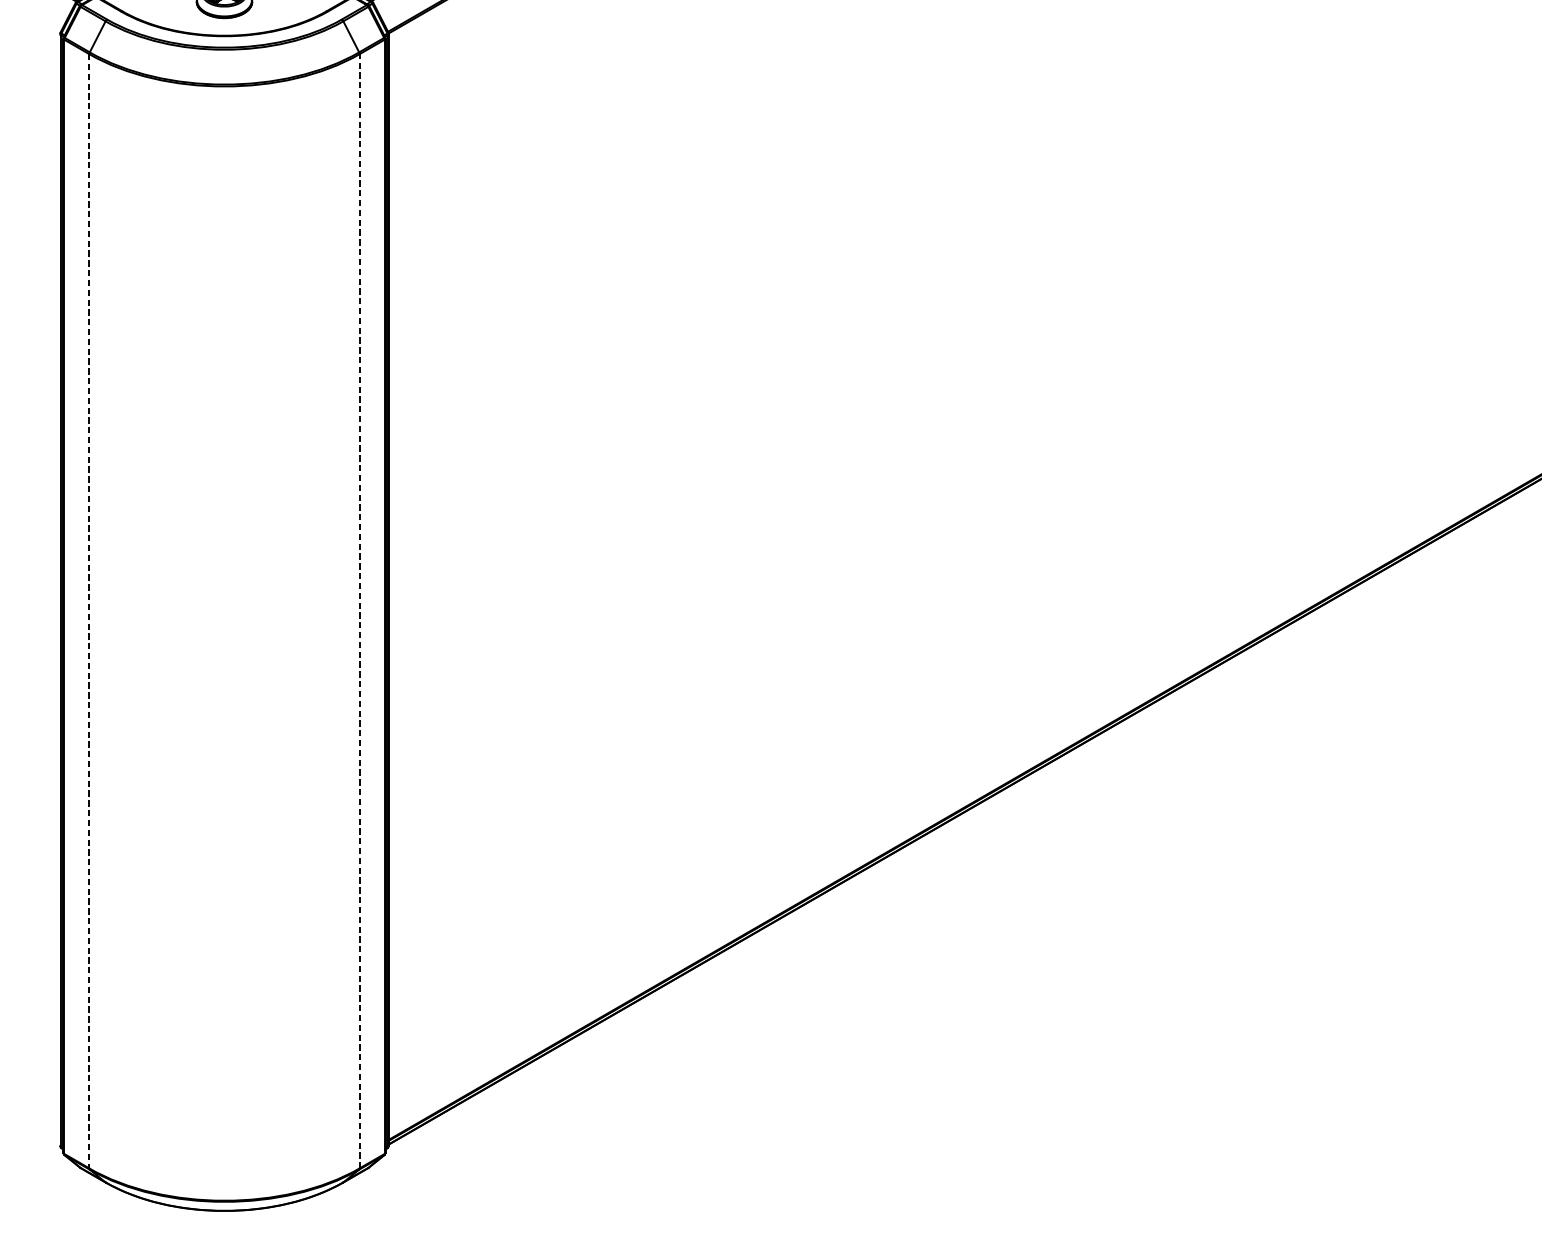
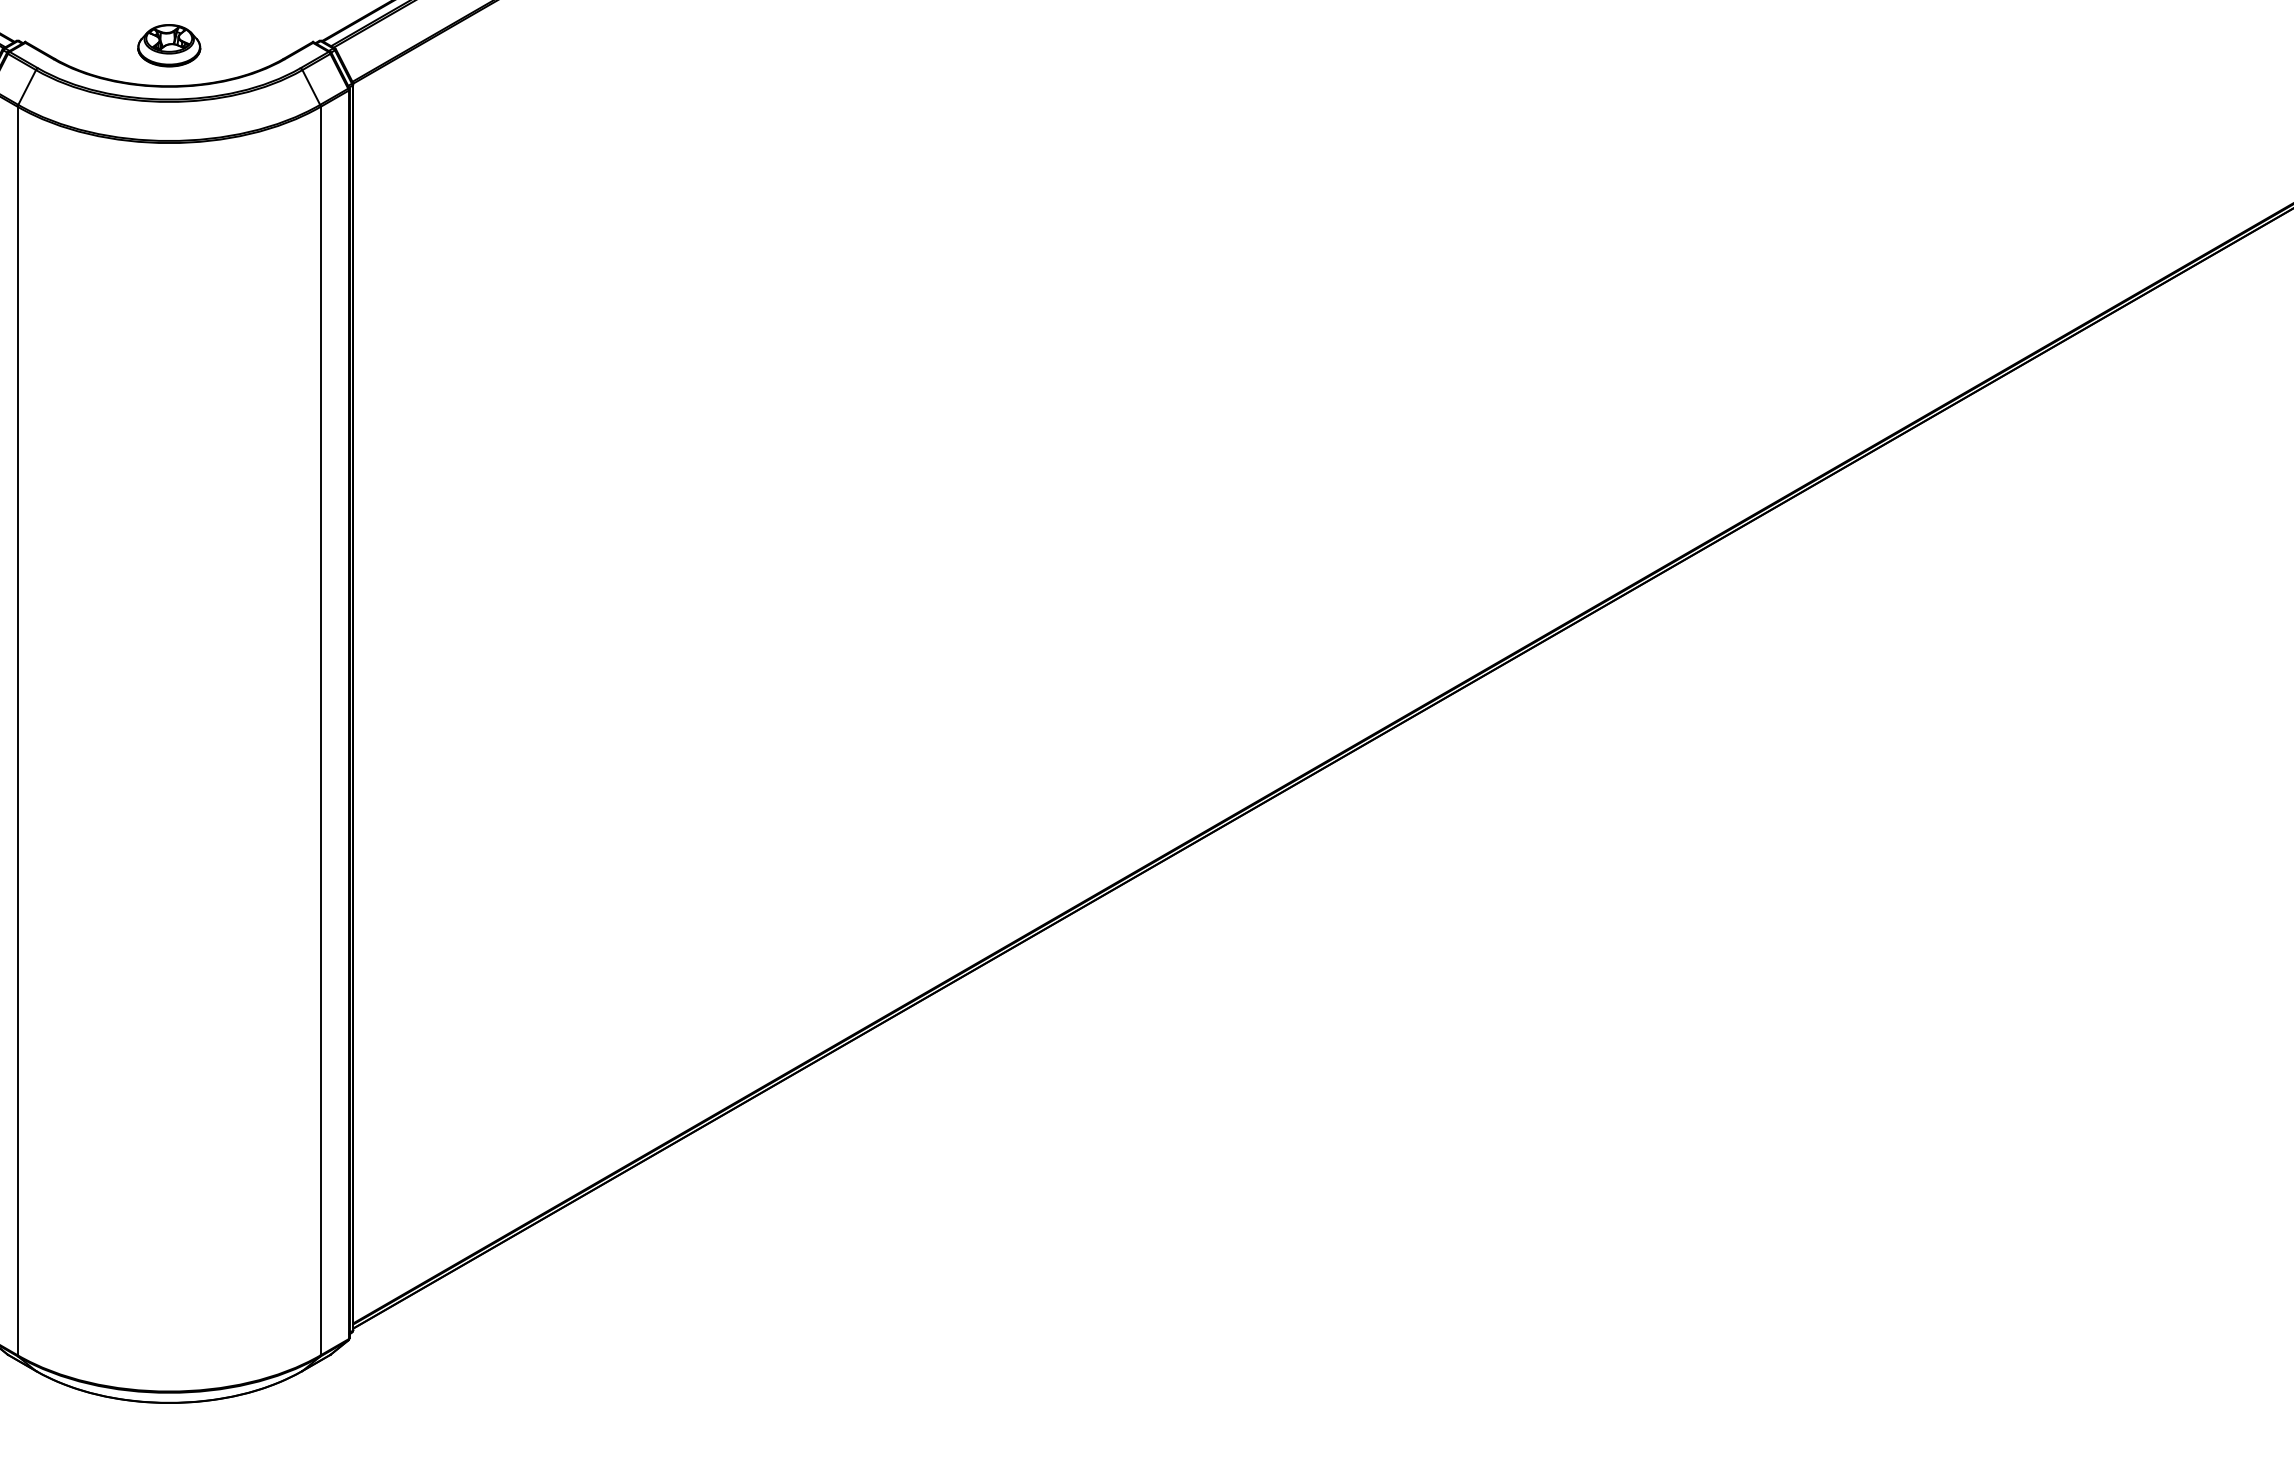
line: (359, 610) -> (320, 730), dashed -> solid
line: (89, 611) -> (17, 731), dashed -> solid

